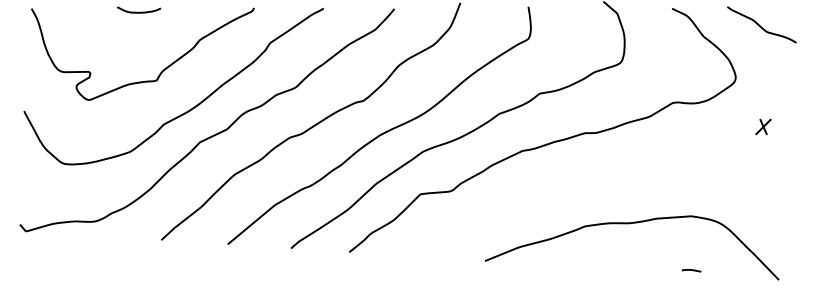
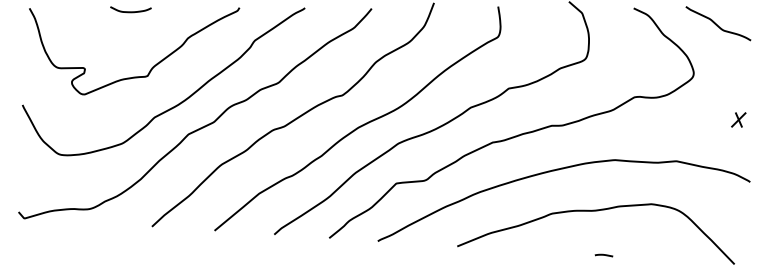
part: (763, 126) -> (738, 119), moved
curve: (588, 181) -> (554, 171), added
curve: (691, 270) -> (603, 255), moved

